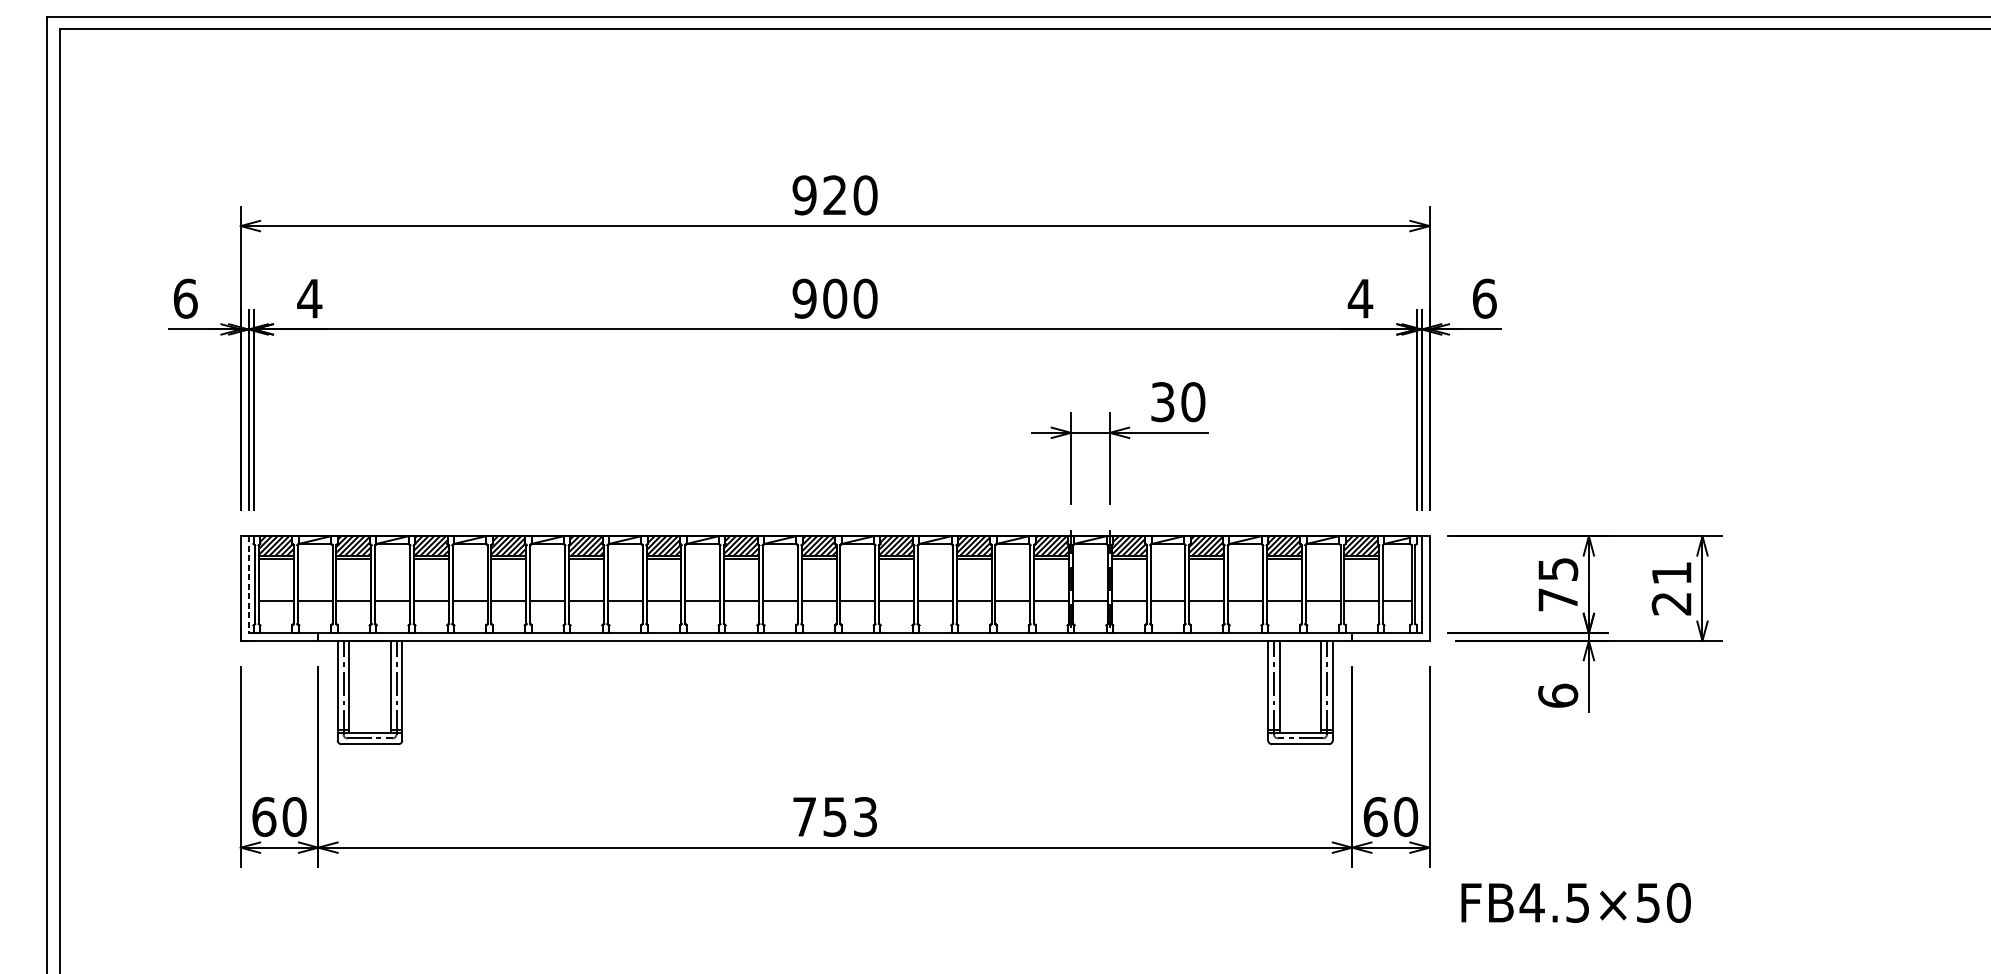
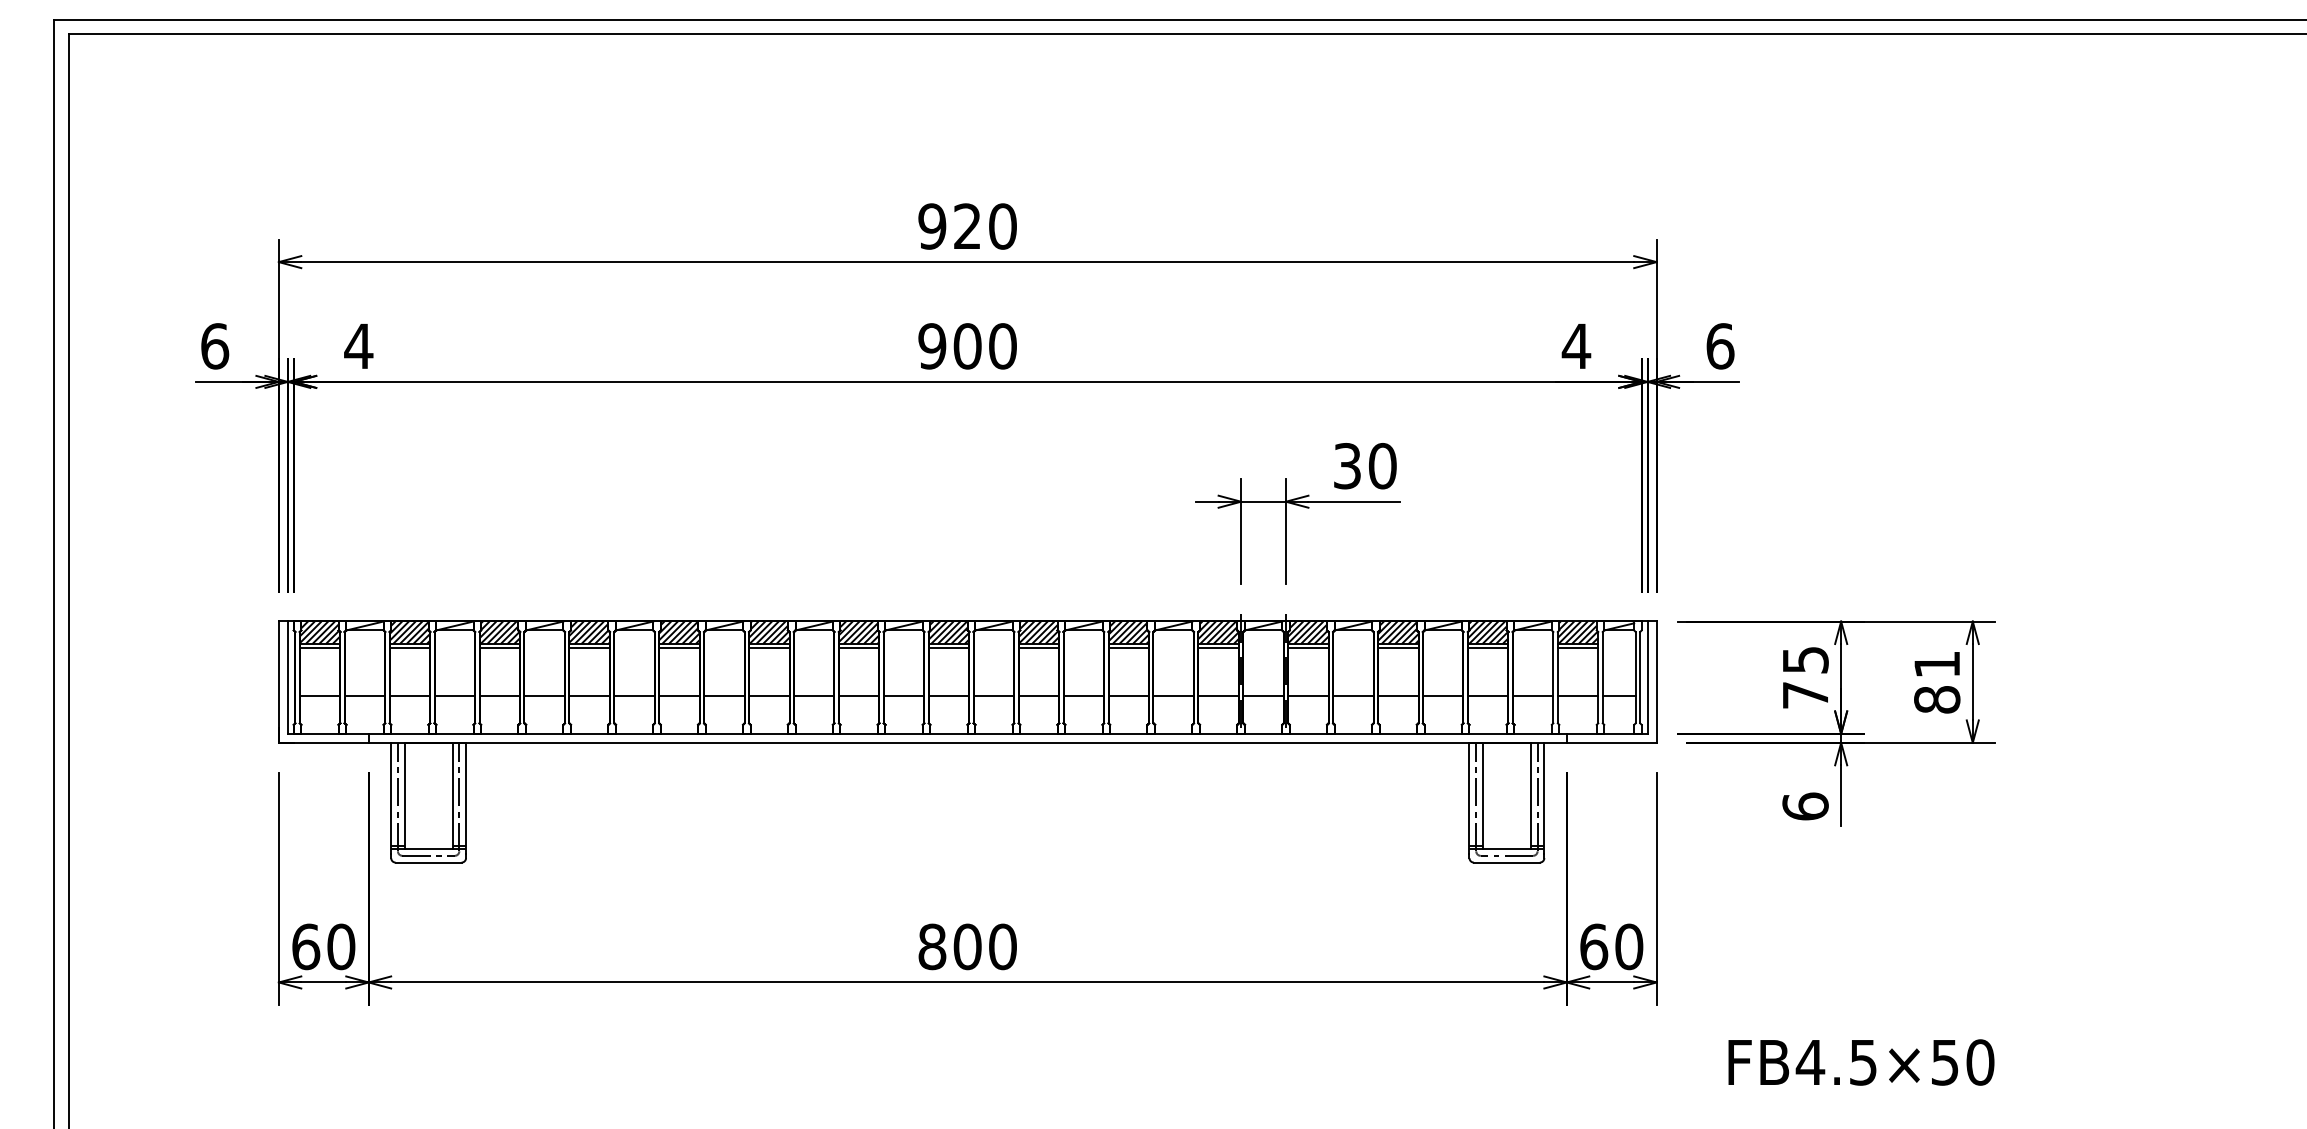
line: (248, 585) -> (287, 678), dashed -> solid
text: (1672, 603) -> (1937, 699), 21 -> 81
text: (835, 816) -> (967, 946), 753 -> 800
text: (1576, 902) -> (1861, 1062), moved

